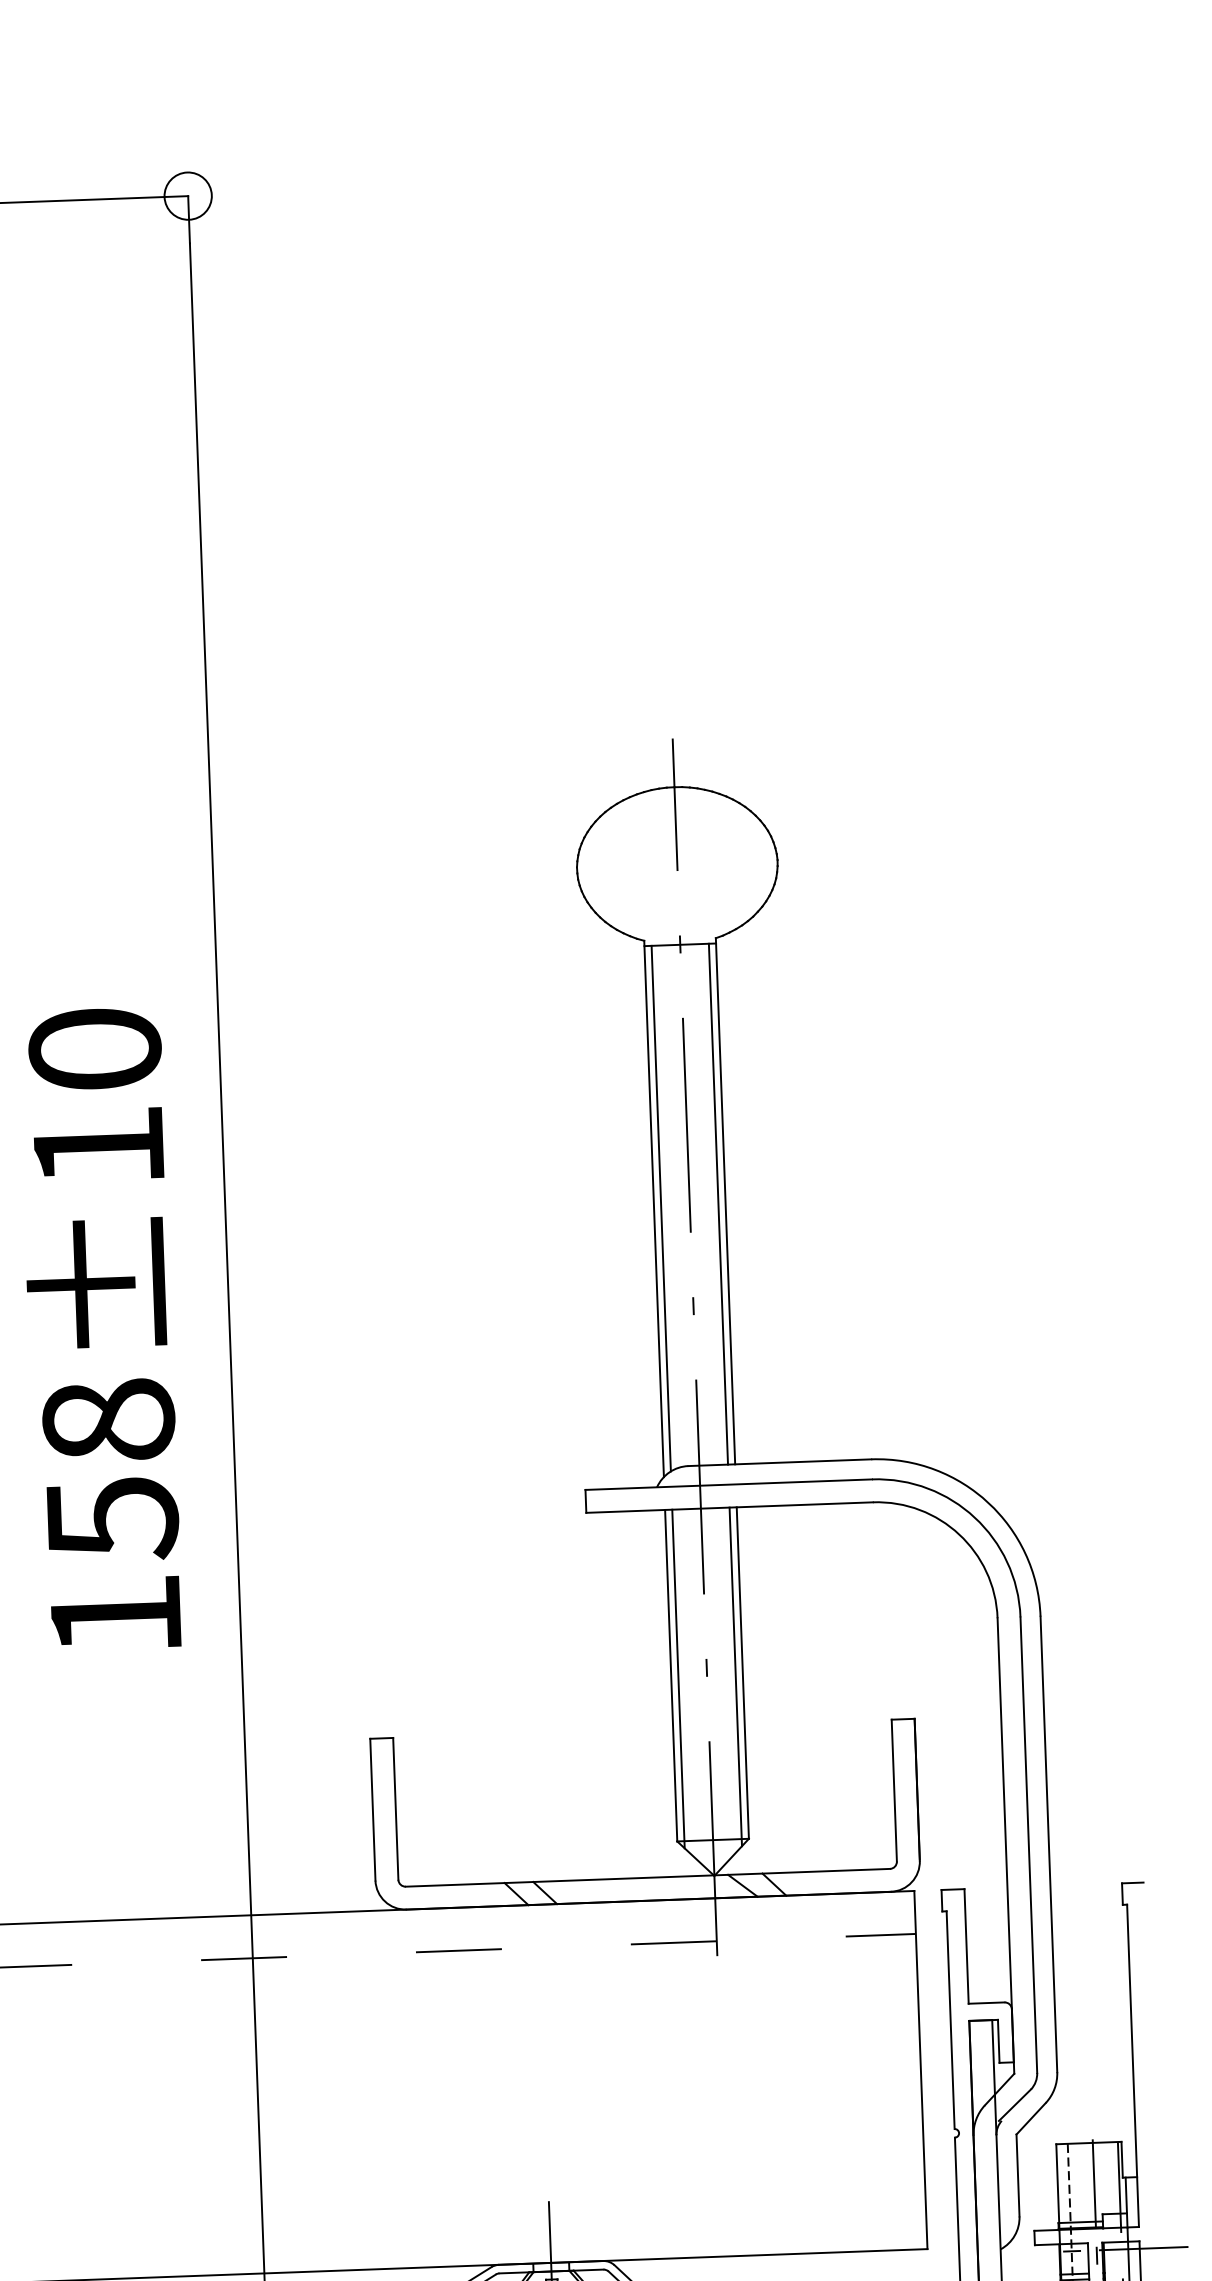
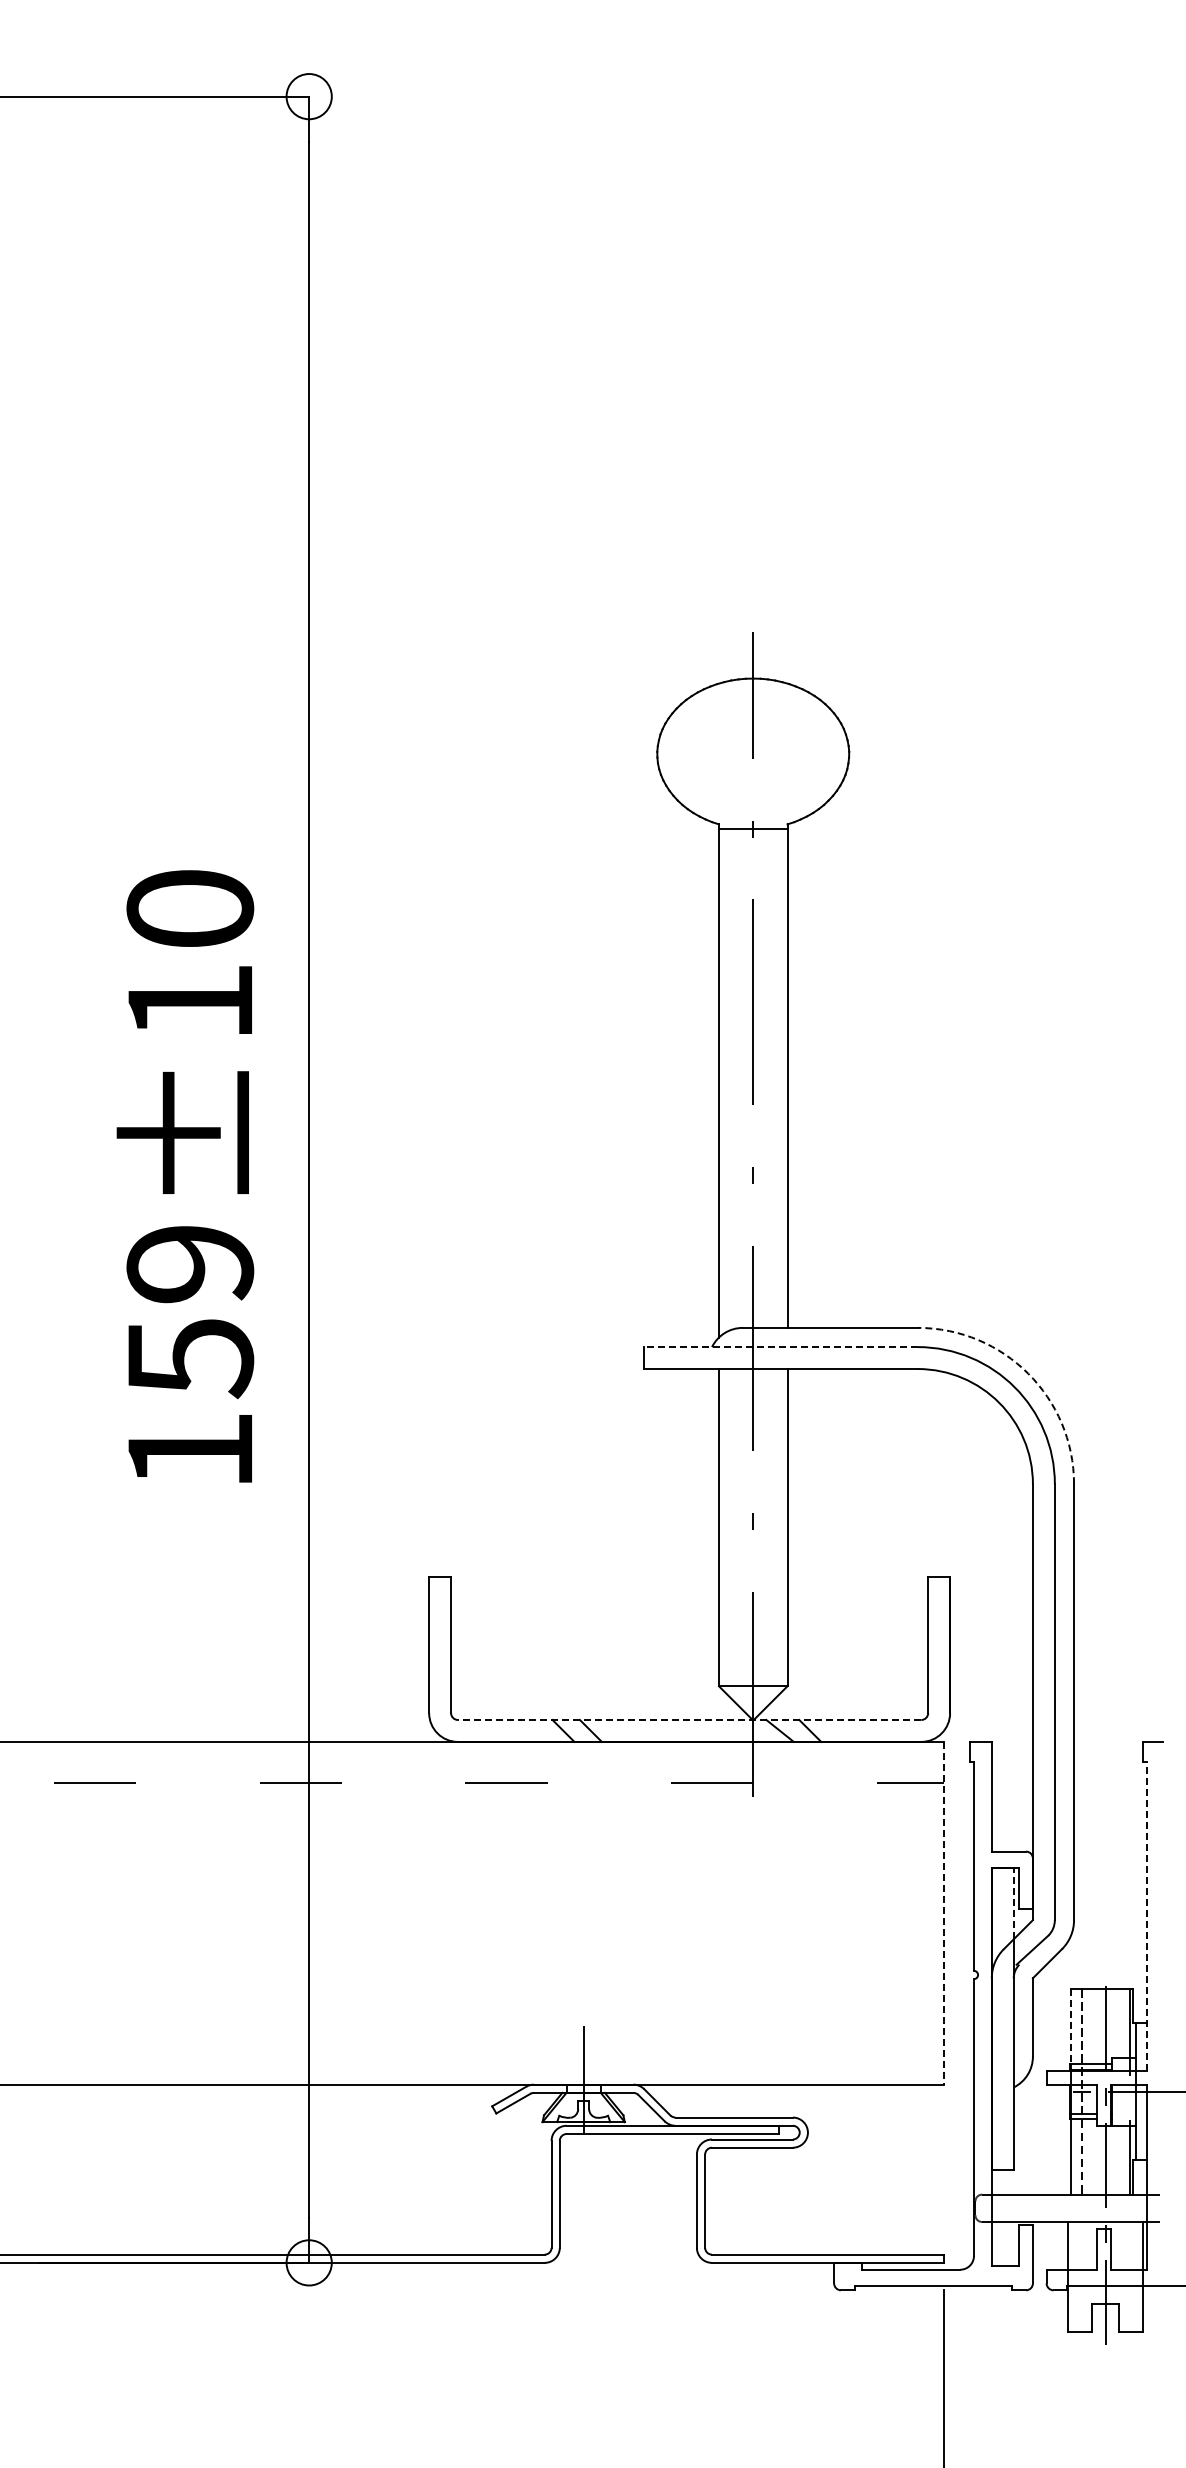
line: (718, 1204) -> (780, 1078), removed
line: (660, 1208) -> (725, 1080), removed
text: (108, 1420) -> (190, 1264), 158±10 -> 159±10
line: (728, 1485) -> (780, 1347), solid -> dashed
arc: (988, 1502) -> (1028, 1373), solid -> dashed
line: (735, 1677) -> (780, 1531), removed
line: (678, 1679) -> (725, 1531), removed
line: (647, 1877) -> (689, 1719), solid -> dashed
line: (993, 2057) -> (1013, 1903), solid -> dashed
line: (1132, 2065) -> (1146, 1916), solid -> dashed
line: (920, 2070) -> (943, 1913), solid -> dashed
line: (1057, 2183) -> (1070, 2026), solid -> dashed

